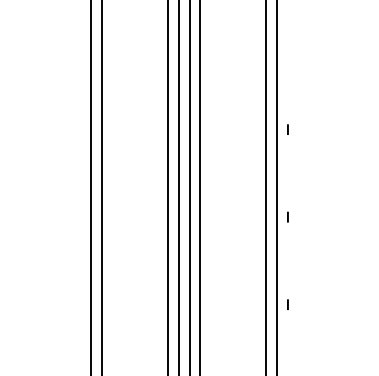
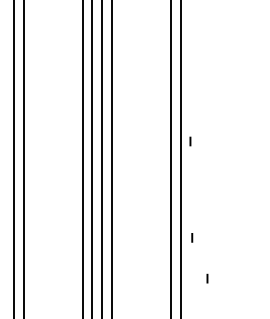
line: (287, 216) -> (191, 237), moved
curve: (287, 304) -> (207, 278), moved

